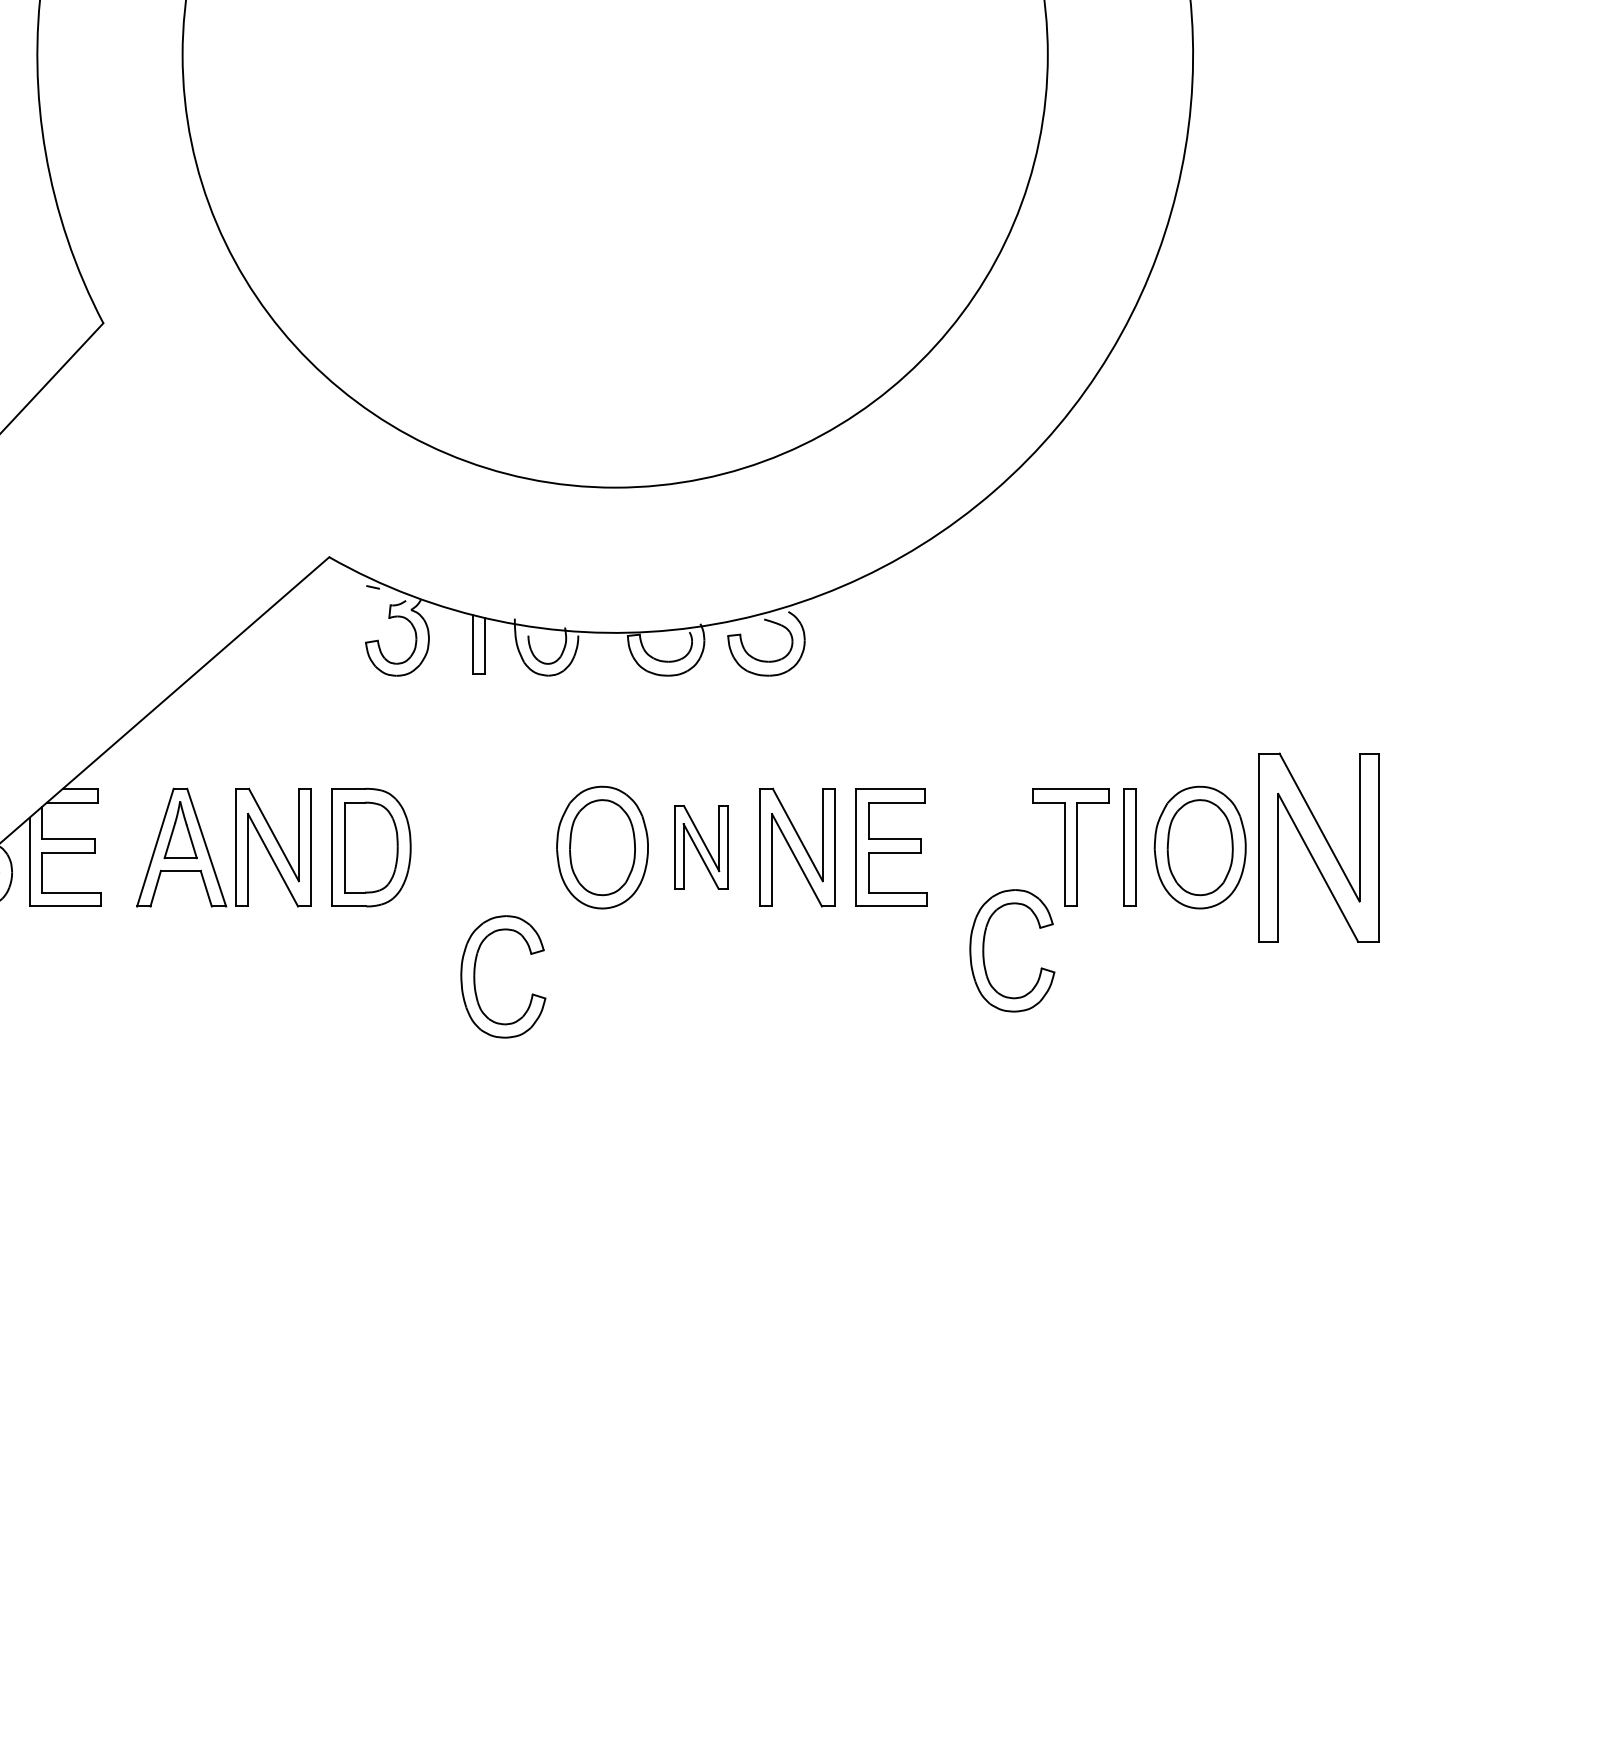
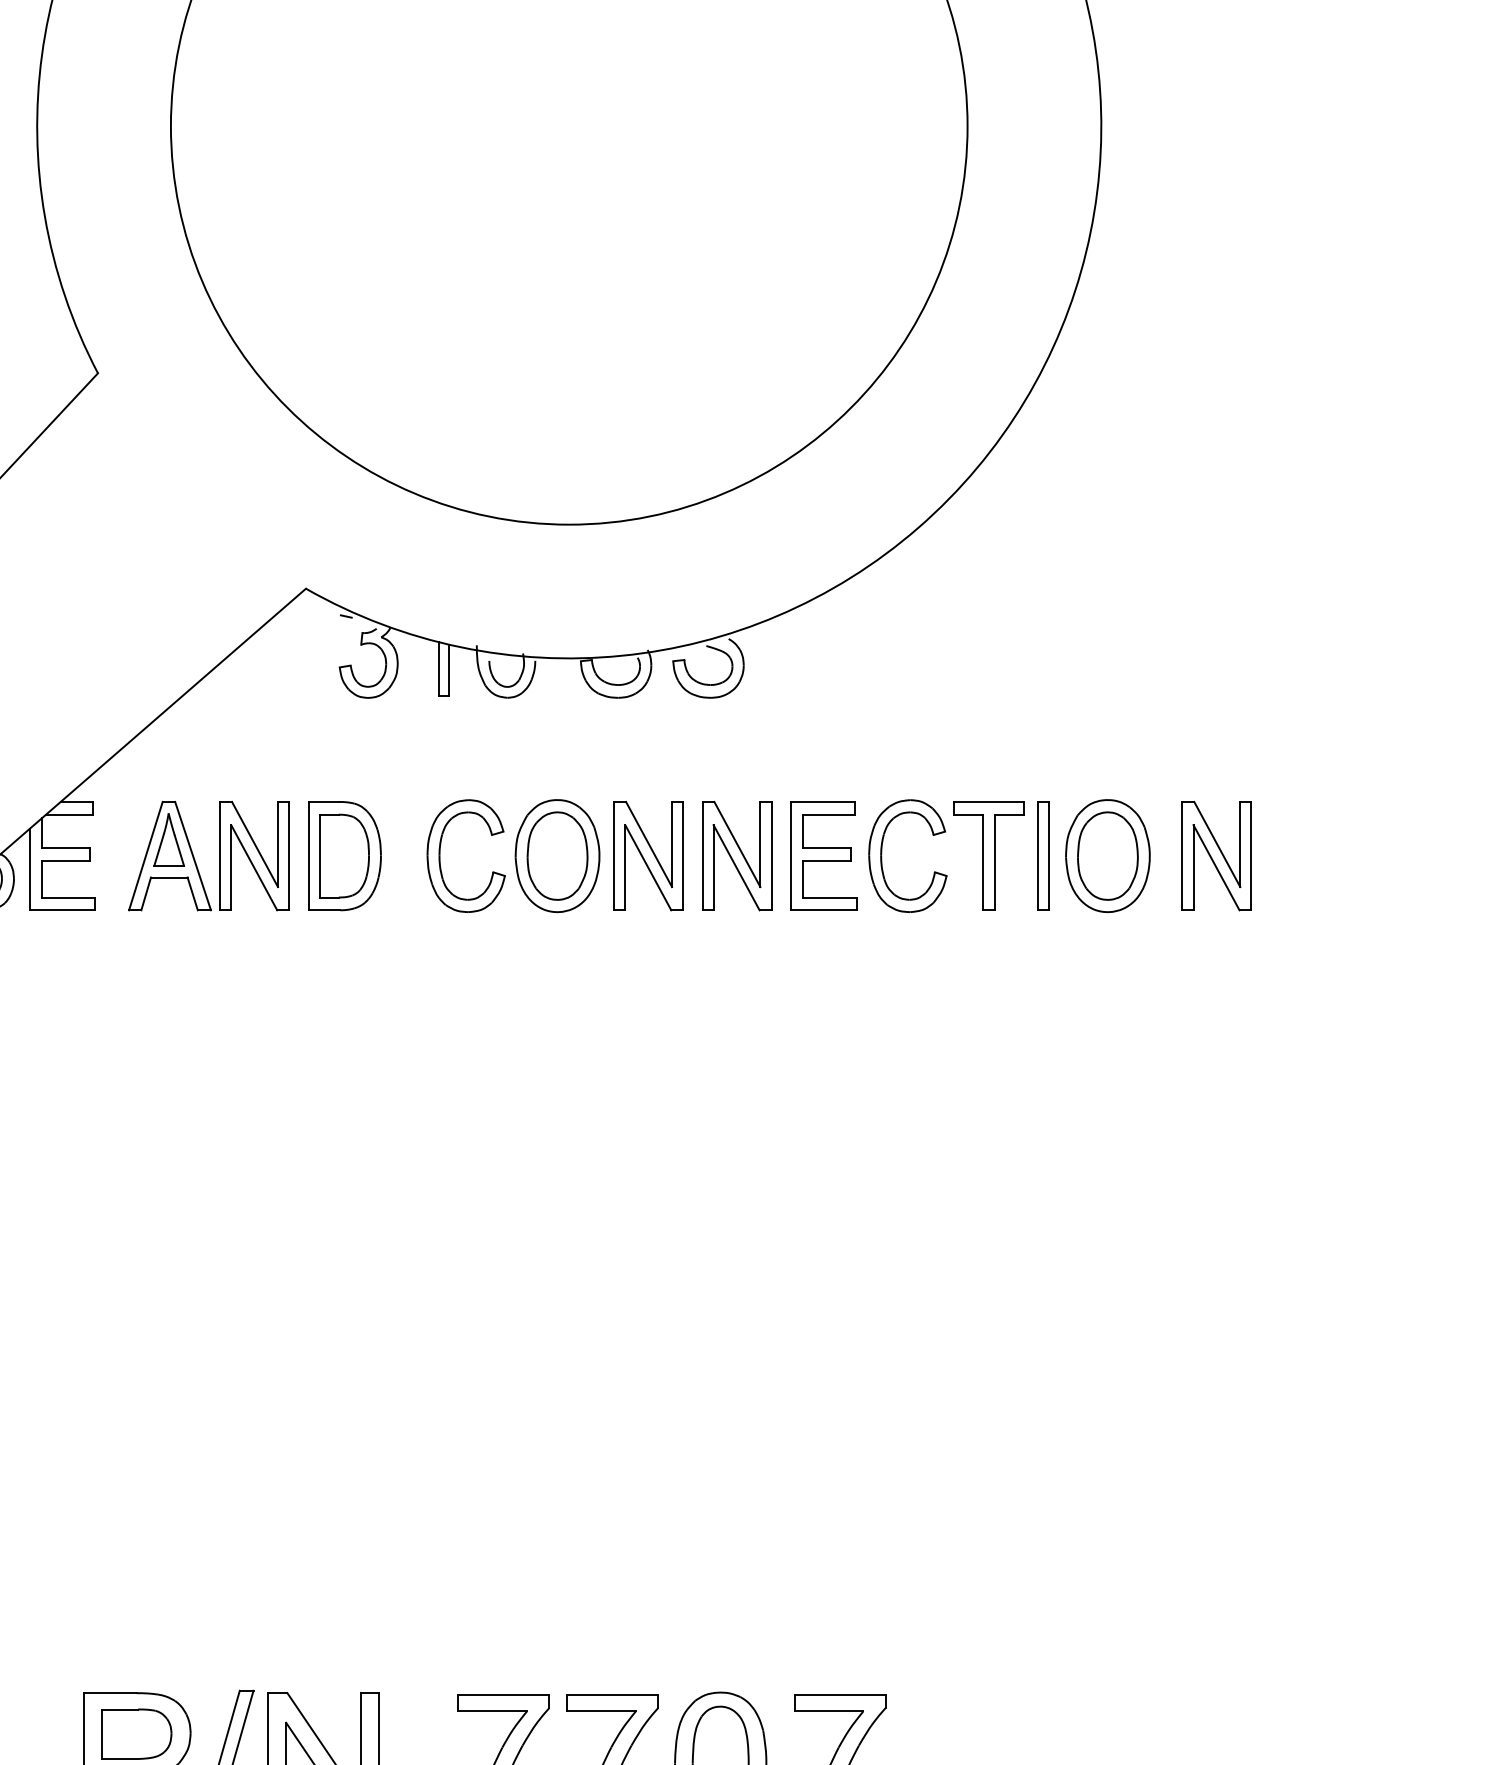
part: (701, 846) -> (648, 855), size x1.43
part: (1318, 846) -> (1216, 855), size x0.62
part: (984, 949) -> (882, 854), moved
part: (475, 976) -> (440, 855), moved

